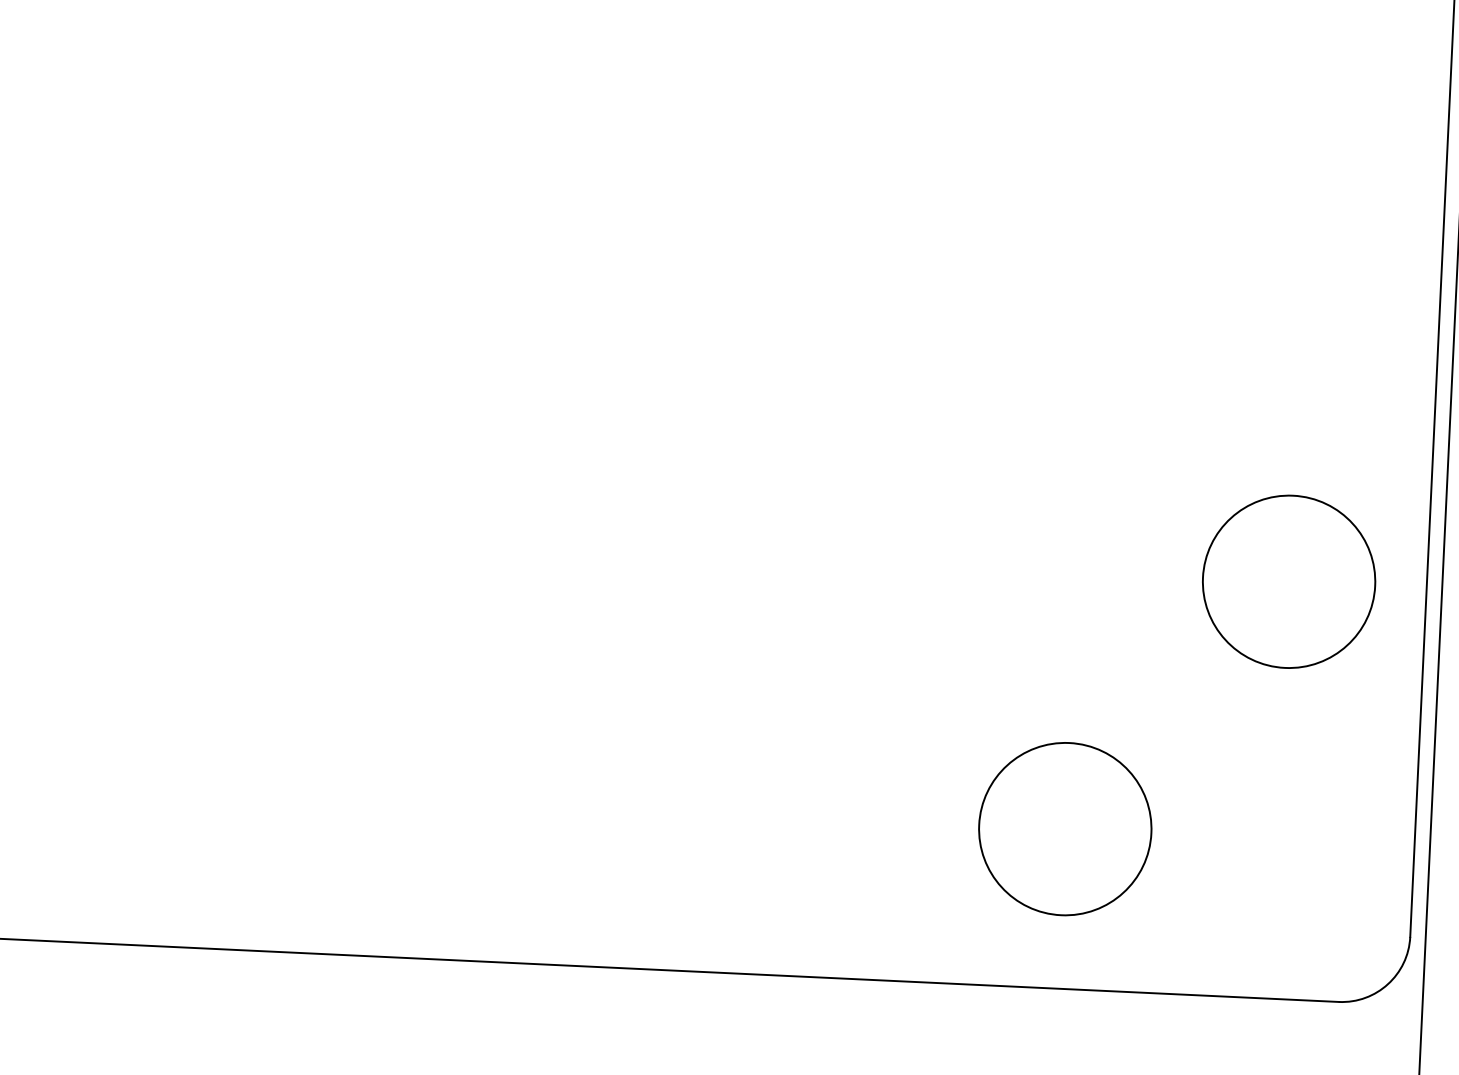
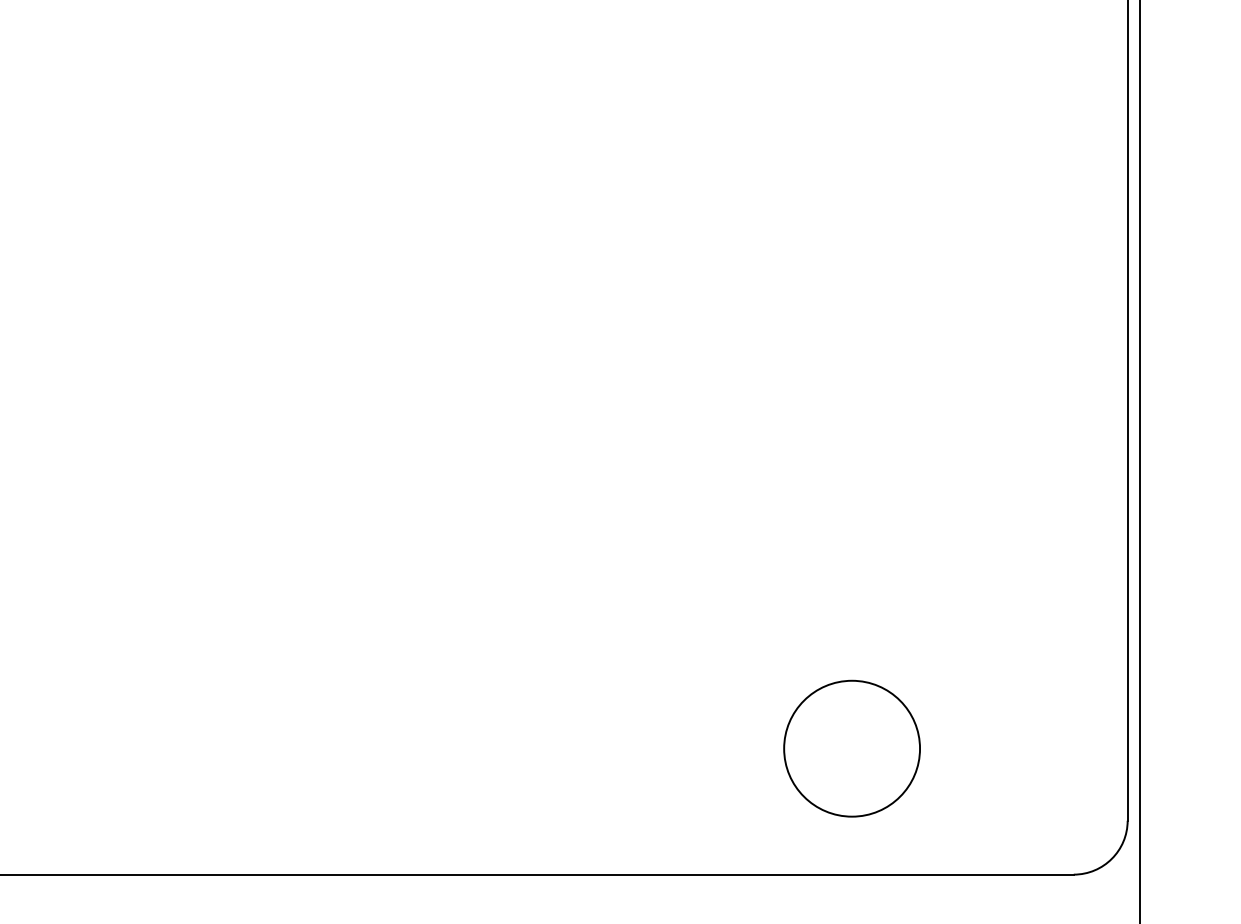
circle: (1288, 581) -> (1018, 545), removed

